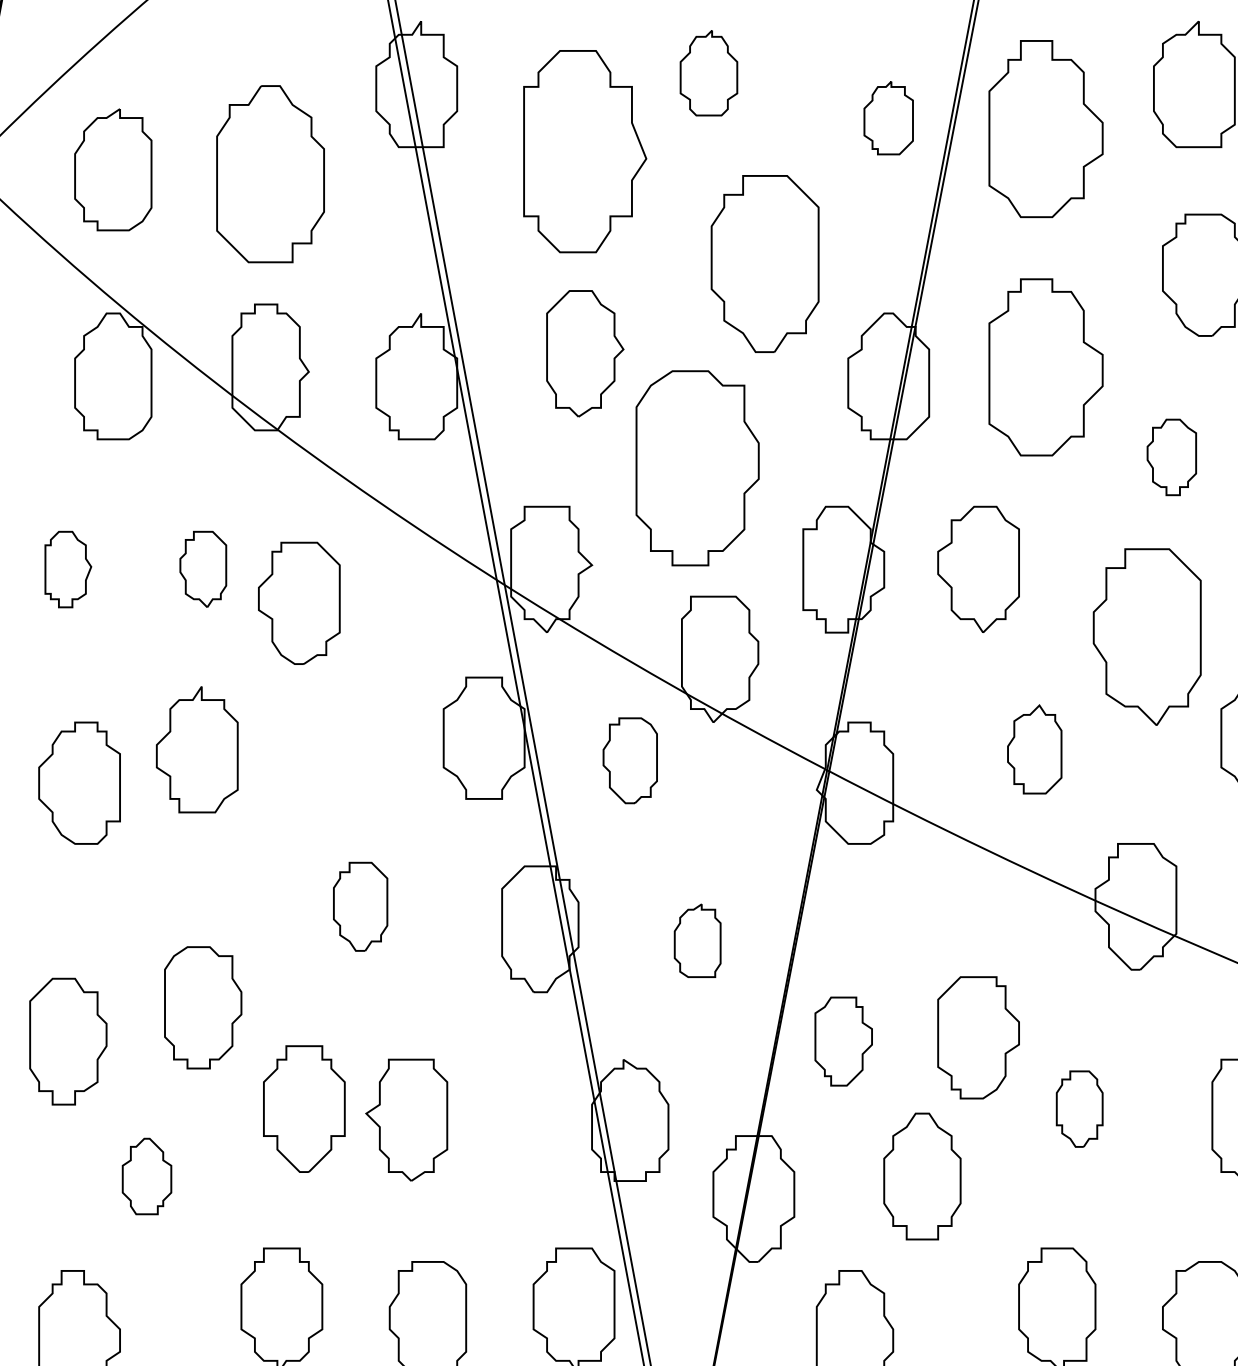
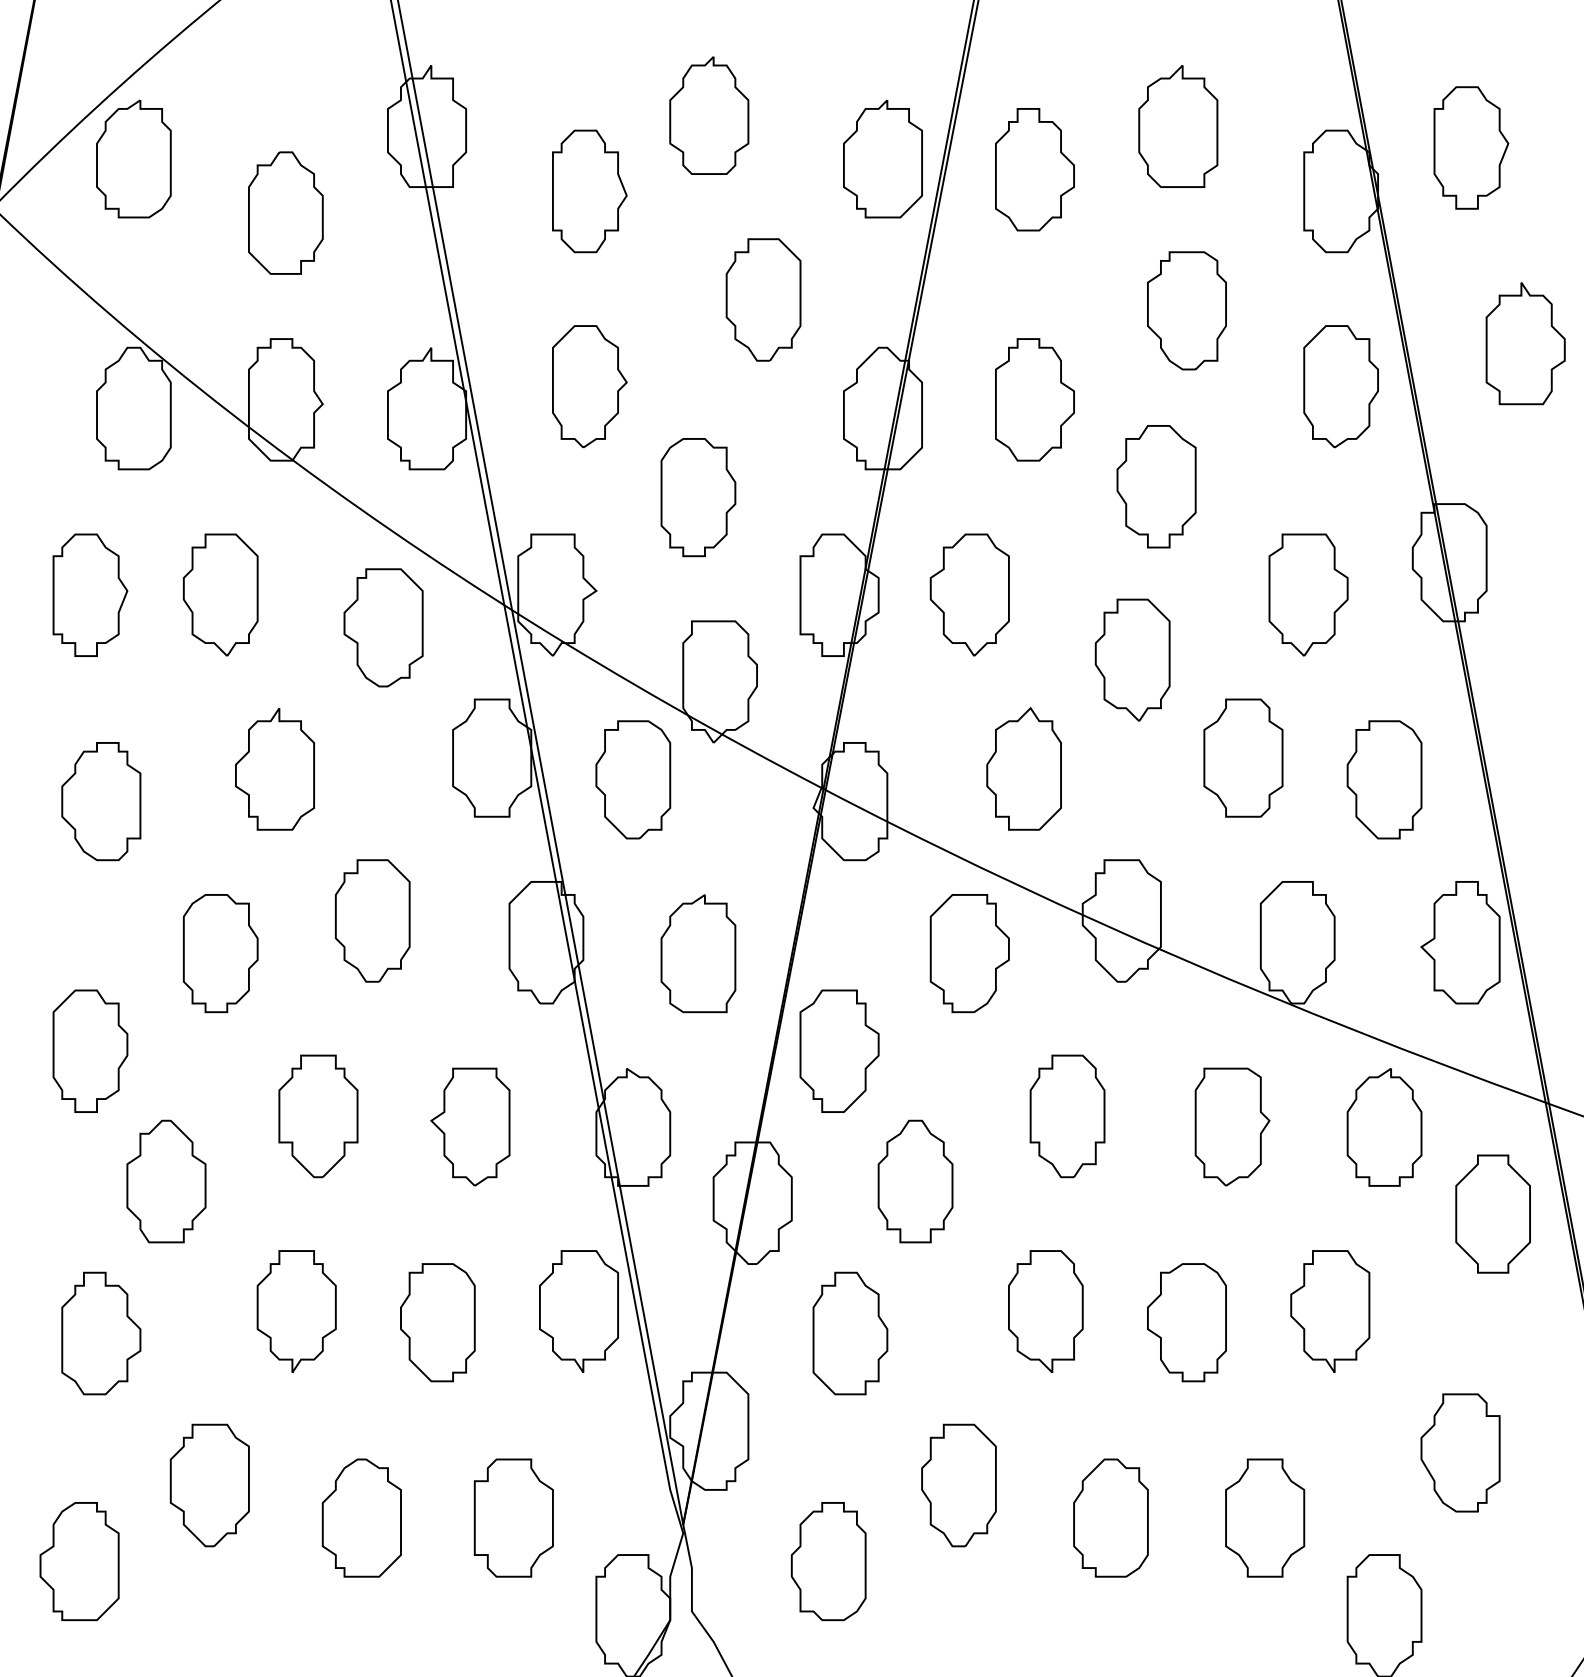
part: (709, 73) -> (709, 115), size x1.43
part: (888, 117) -> (882, 158), size x1.67
part: (1045, 128) -> (1034, 169), size x0.71
part: (584, 151) -> (589, 191), size x0.62
part: (112, 169) -> (133, 158), moved
part: (270, 173) -> (285, 212), size x0.71
part: (765, 263) -> (763, 299), size x0.71
part: (1045, 367) -> (1034, 399), size x0.71
part: (1171, 457) -> (1156, 486), size x1.67
part: (697, 468) -> (698, 497), size x0.62
part: (68, 568) -> (90, 594), size x1.67
part: (202, 568) -> (220, 594), size x1.67
part: (299, 603) -> (383, 627), moved
part: (1146, 636) -> (1132, 659), size x0.71
part: (196, 748) -> (274, 768), moved
part: (1034, 748) -> (1023, 768), size x1.43
part: (630, 760) -> (633, 779), size x1.43
part: (360, 906) -> (372, 920), size x1.43
part: (697, 940) -> (698, 953), size x1.67
part: (202, 1007) -> (220, 953), moved
part: (978, 1037) -> (969, 953), moved
part: (843, 1040) -> (839, 1050), size x1.43
part: (1079, 1109) -> (1067, 1116), size x1.67
part: (406, 1119) -> (470, 1126), moved
part: (147, 1176) -> (166, 1181), size x1.67

